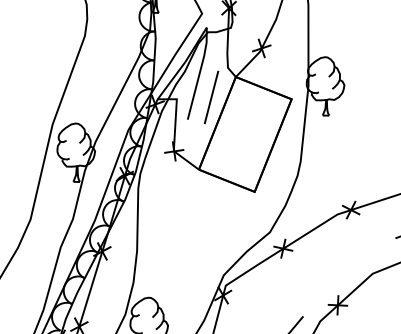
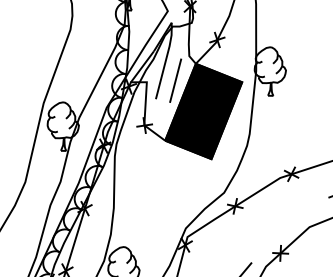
fill: (245, 134) -> (203, 111), added

